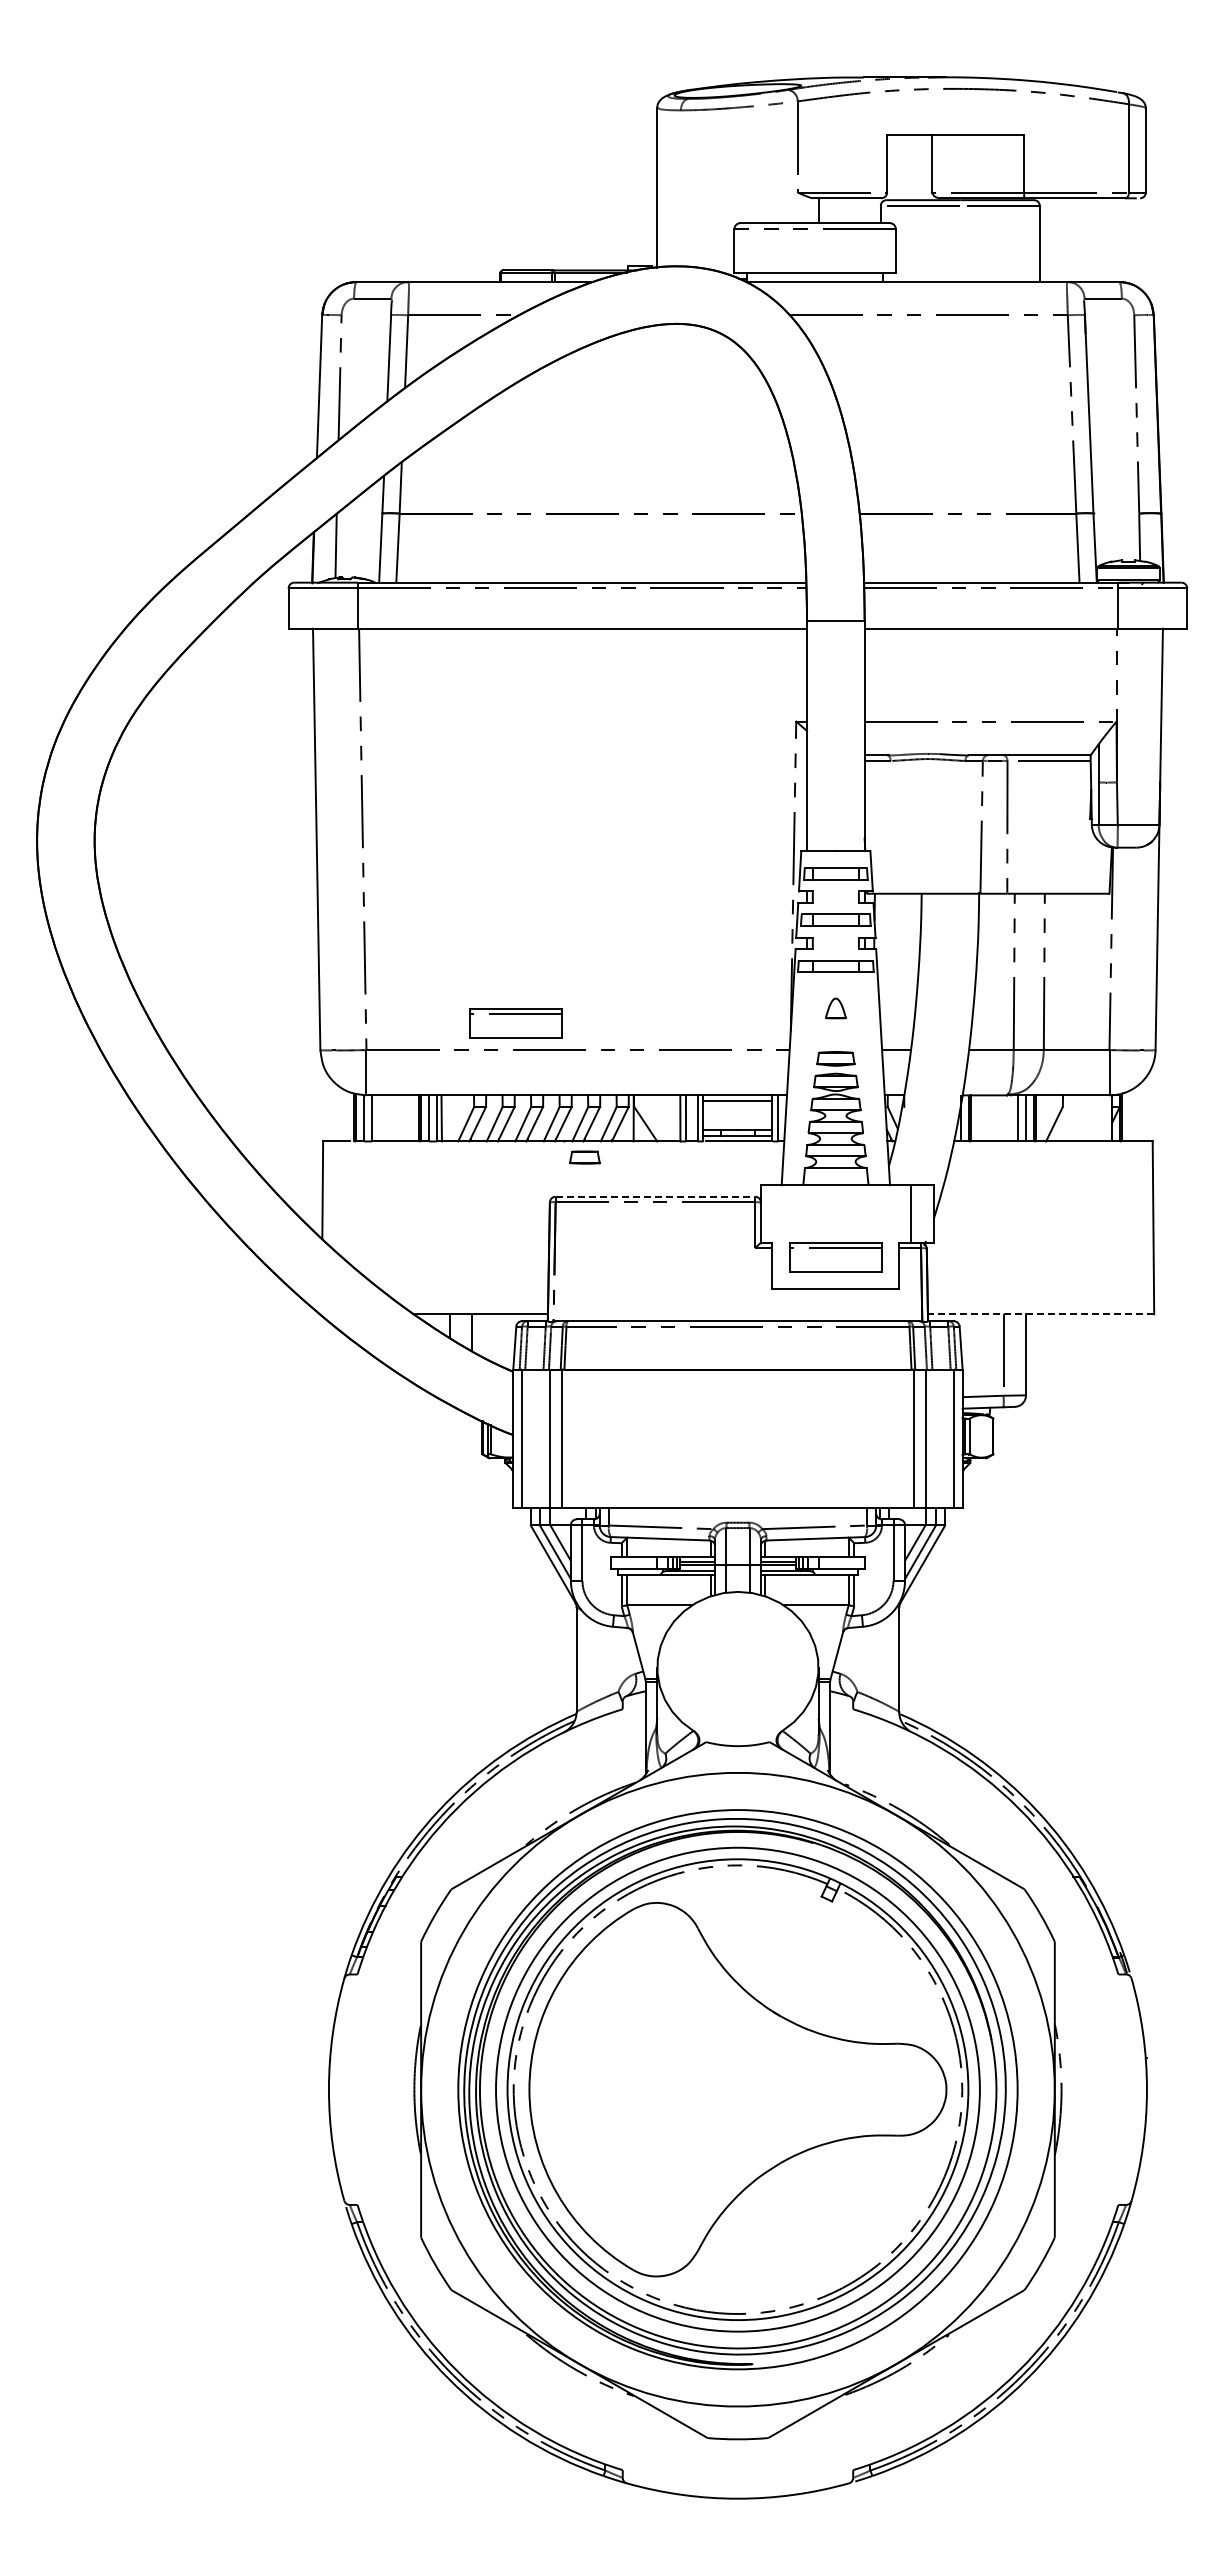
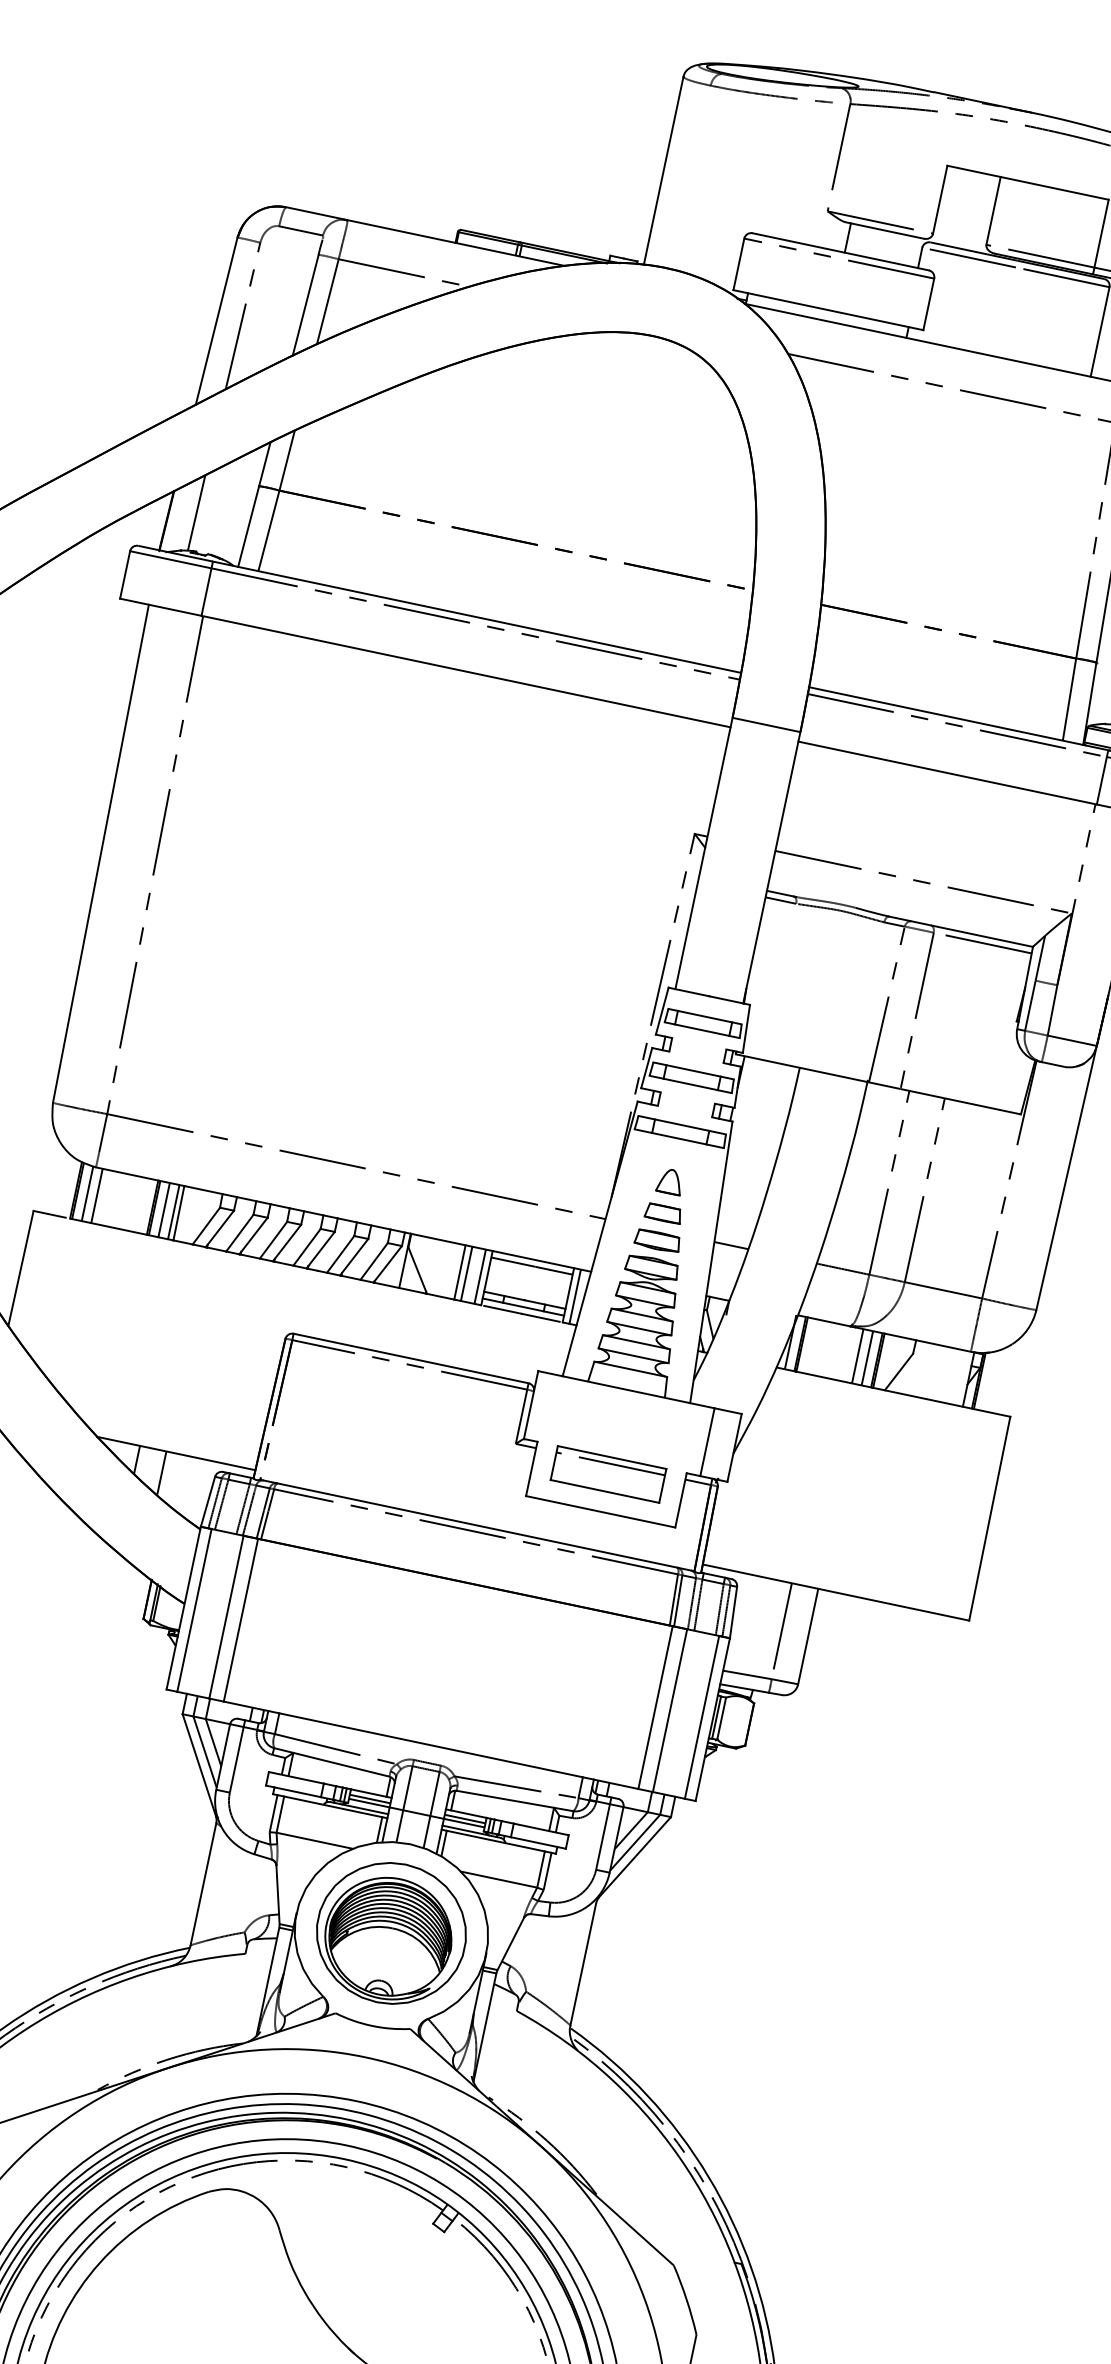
part: (515, 1023) -> (289, 1119), removed
part: (584, 1157) -> (663, 1213), moved
line: (655, 1196) -> (411, 1358), dashed -> solid
line: (1041, 1314) -> (836, 1592), dashed -> solid
part: (737, 1667) -> (390, 1933), added

